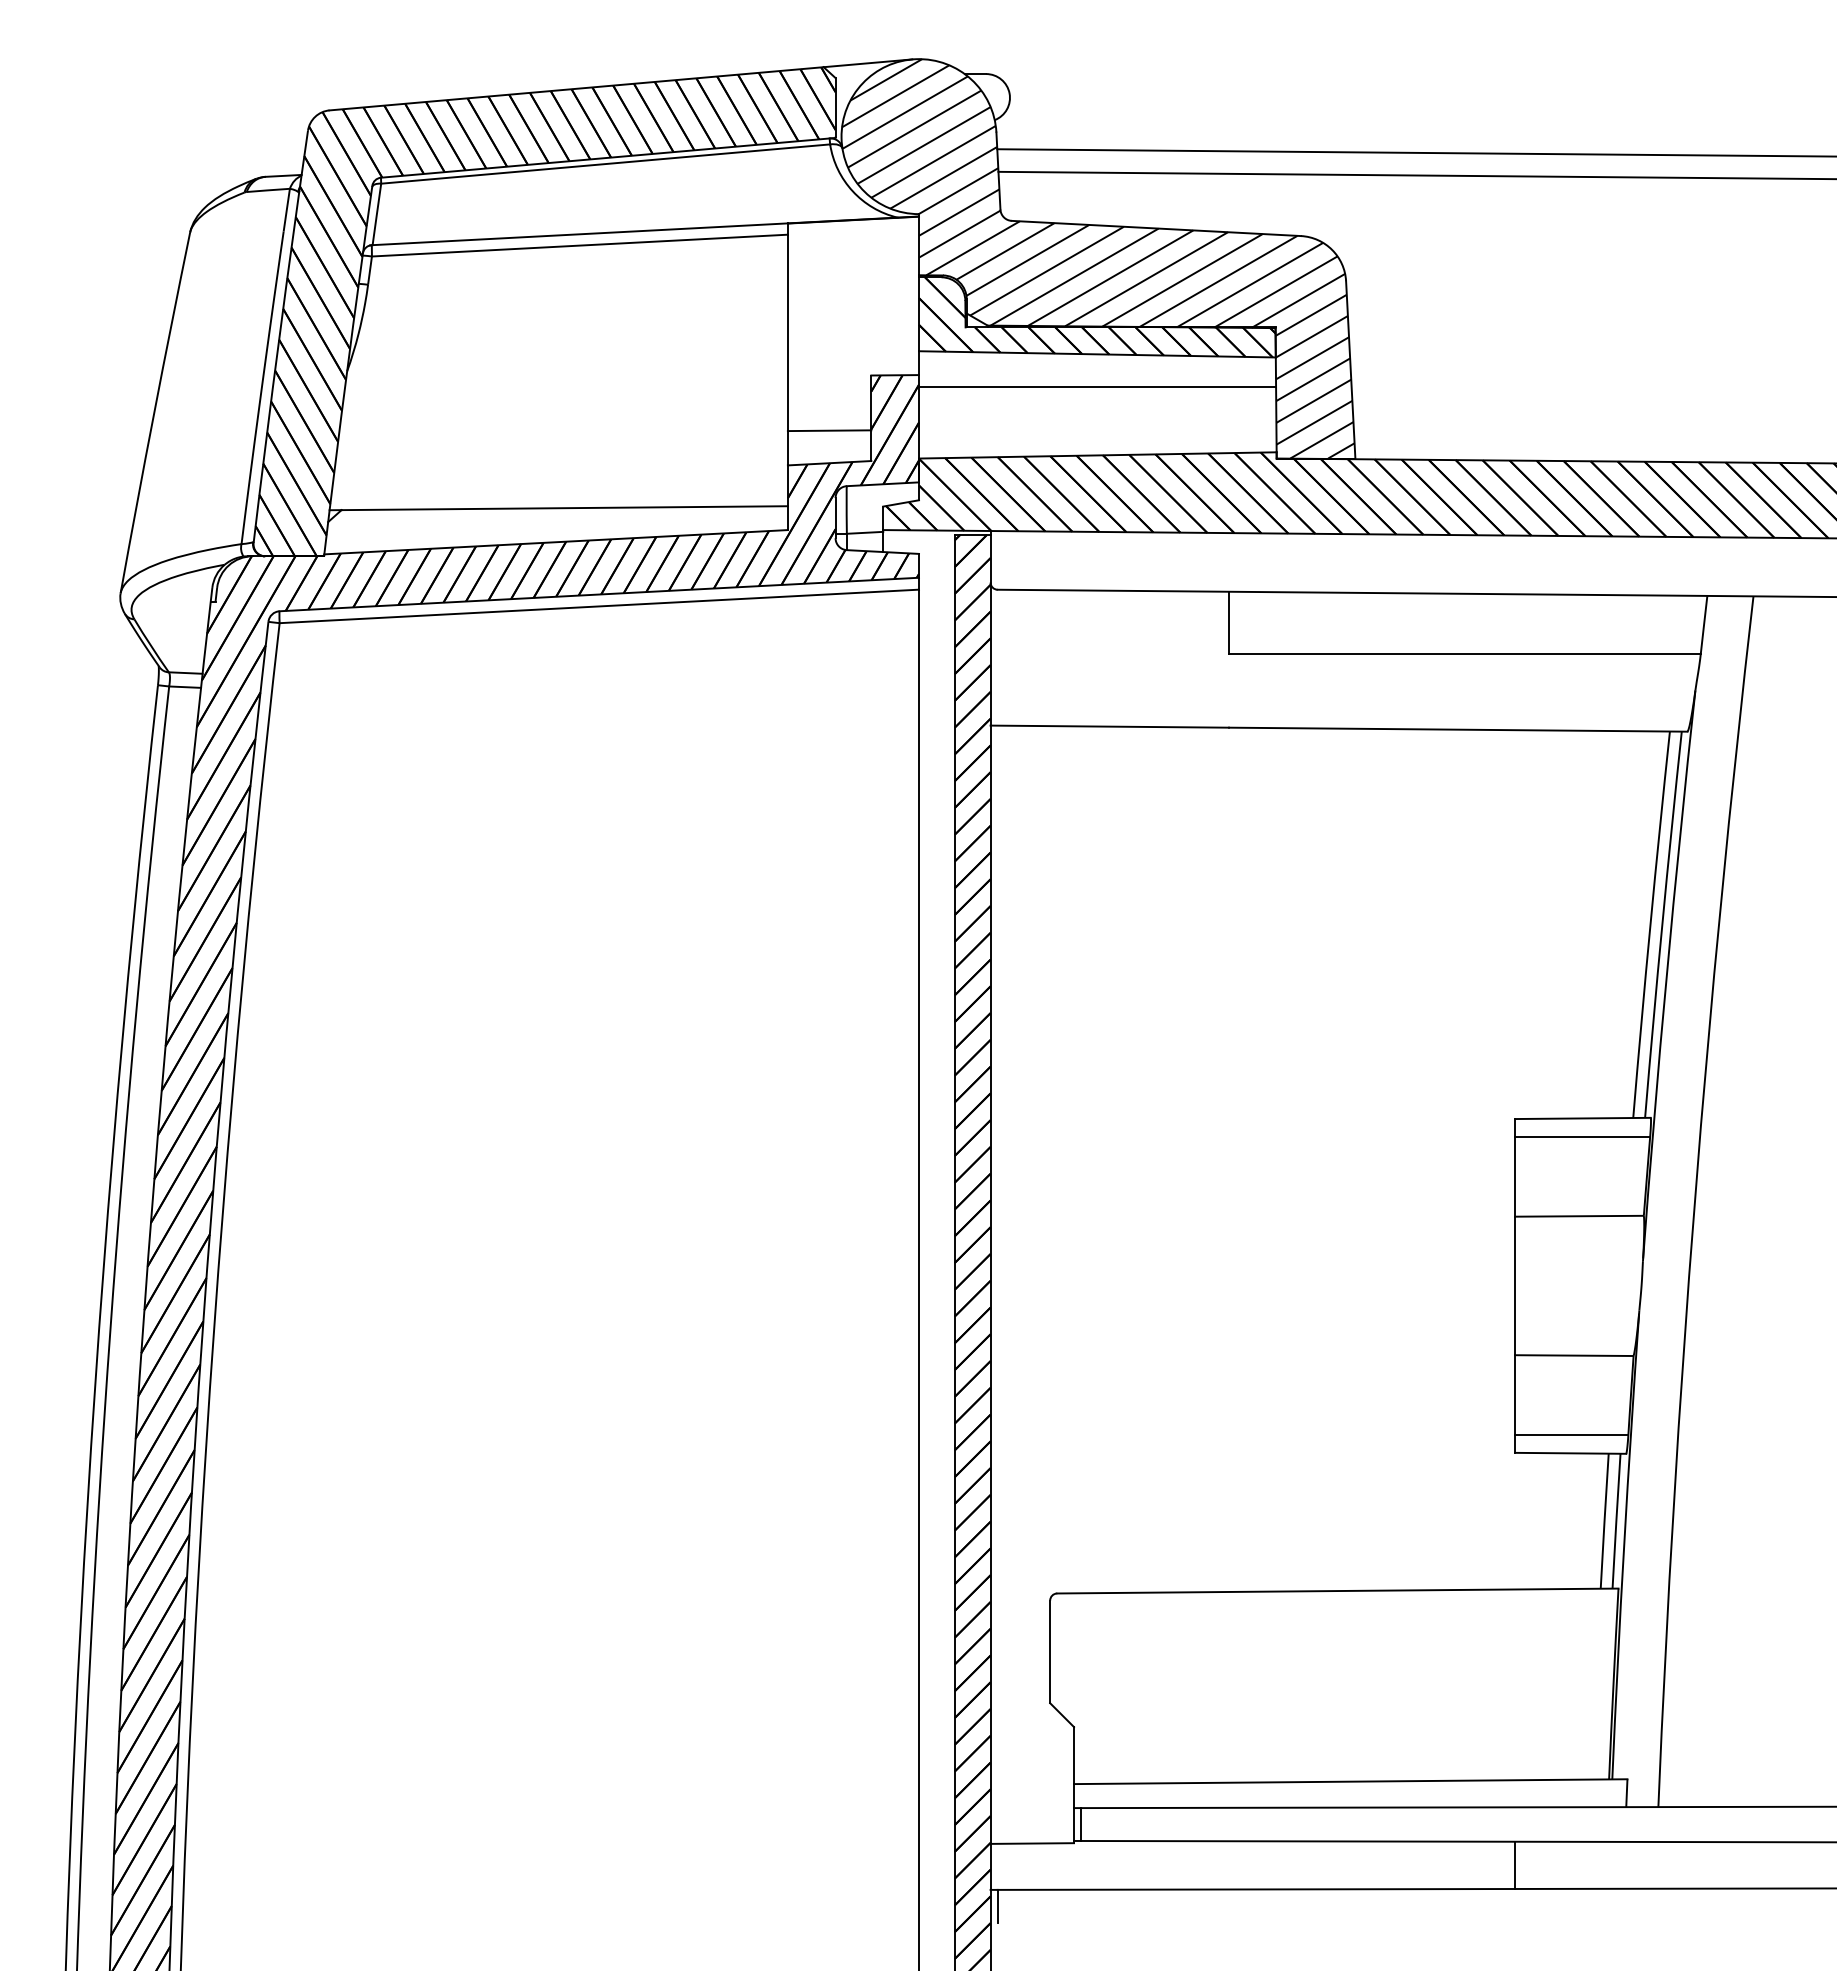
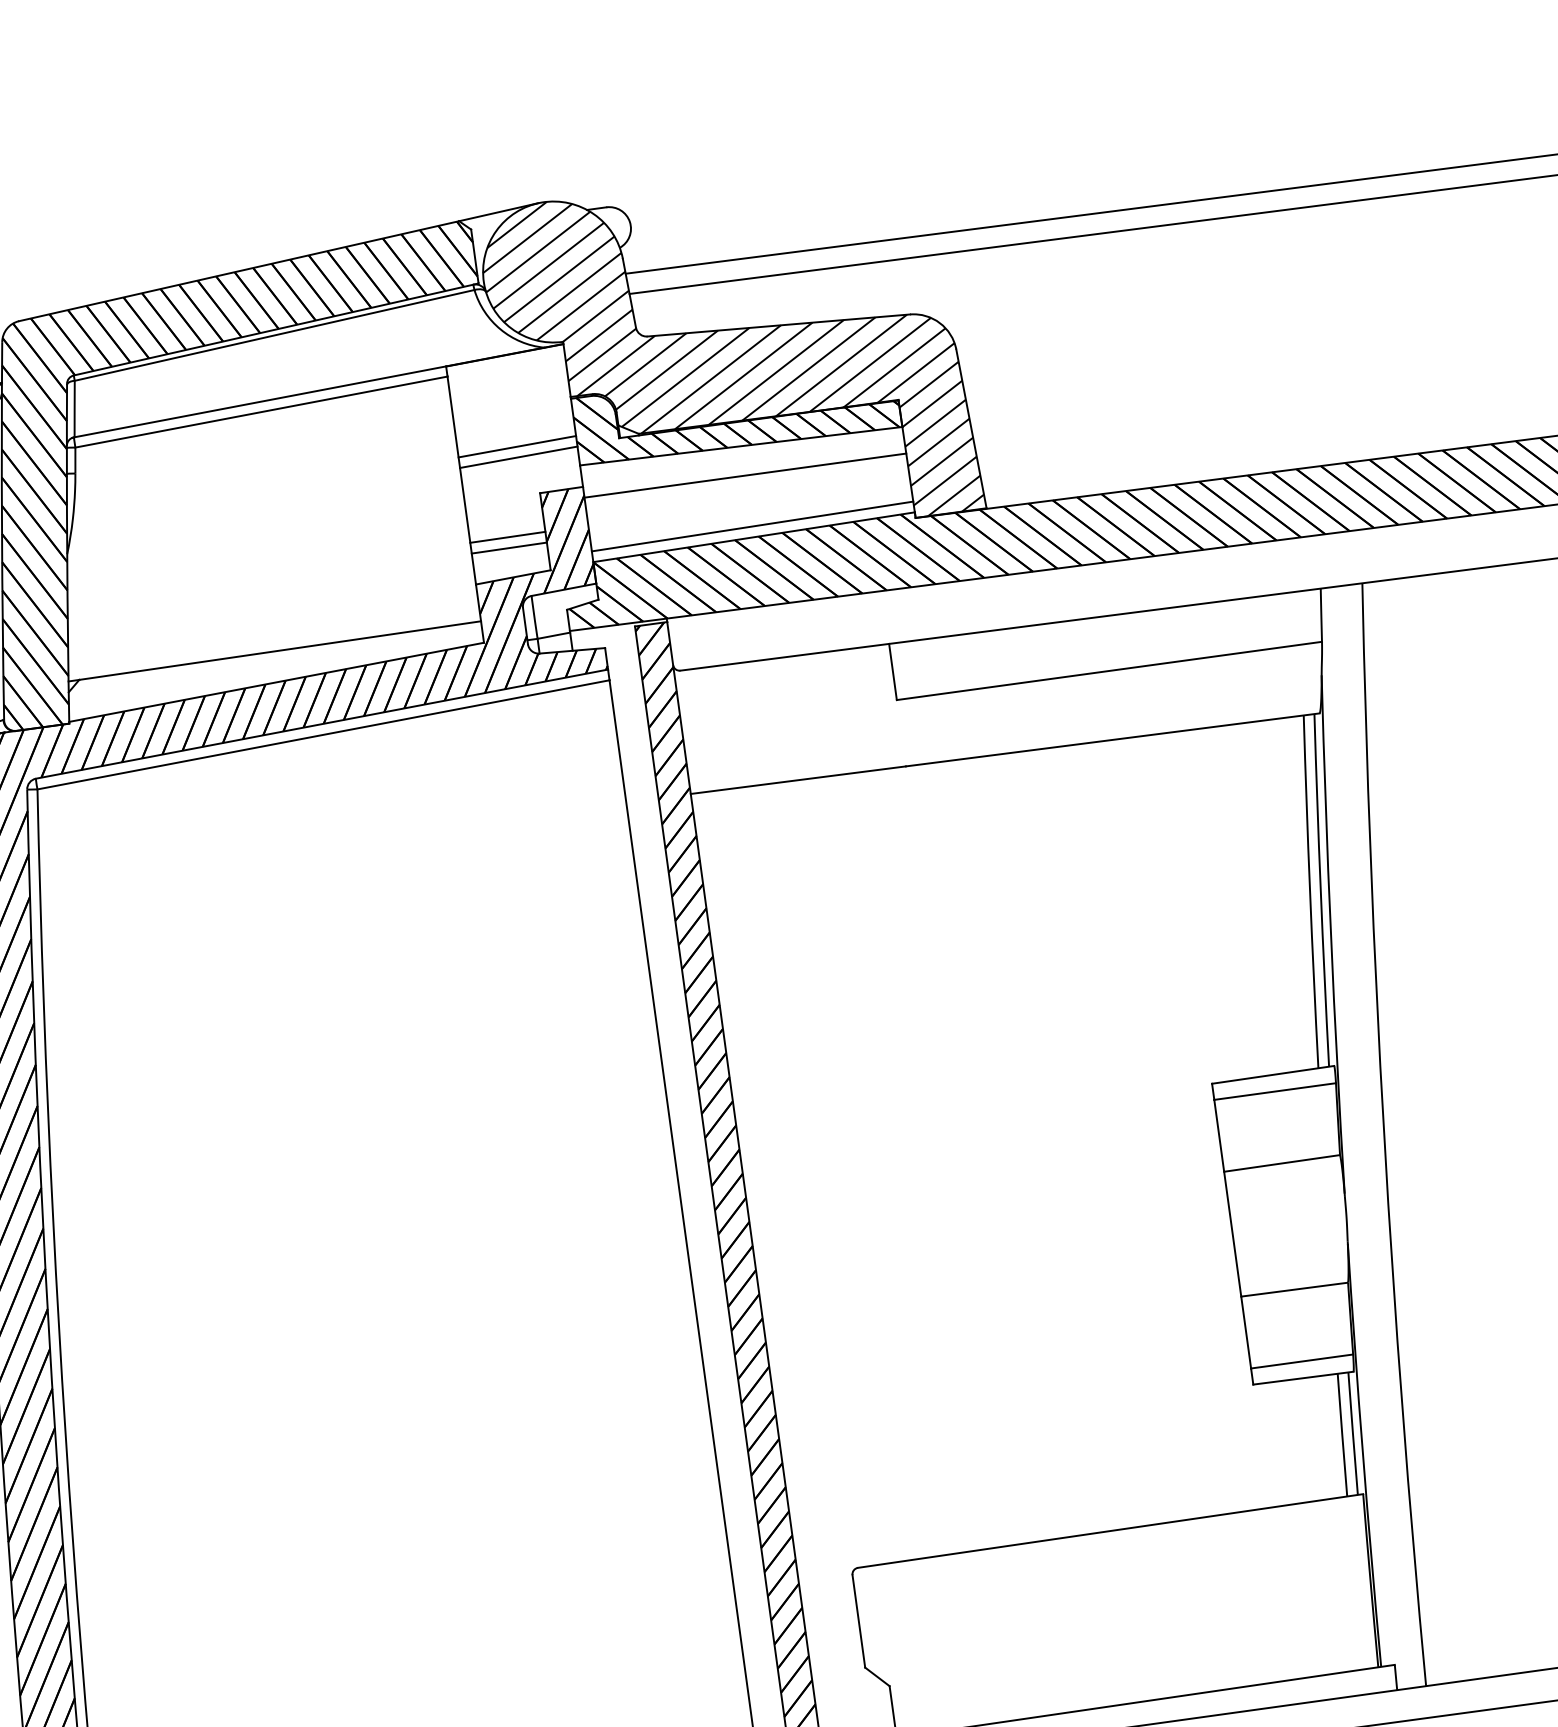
line: (853, 321) -> (517, 446), added
line: (853, 333) -> (518, 457), added
line: (829, 418) -> (507, 537), added
line: (1097, 443) -> (752, 526), added

